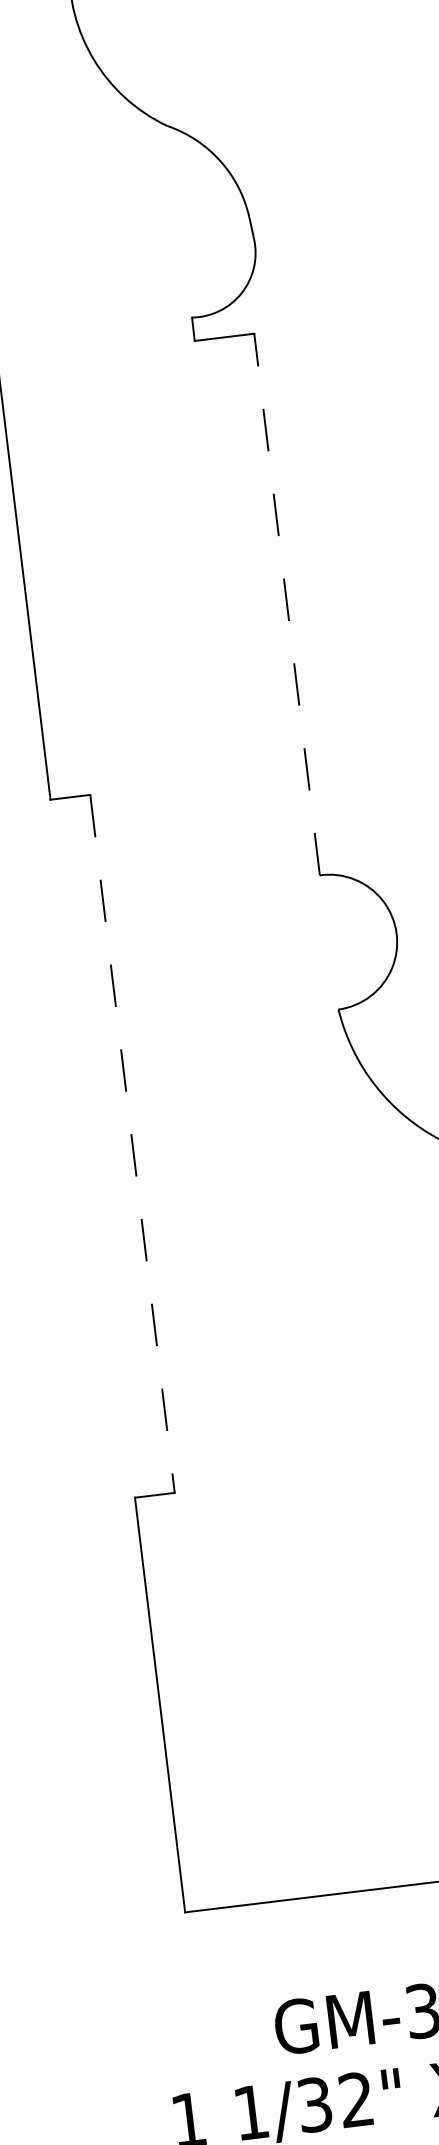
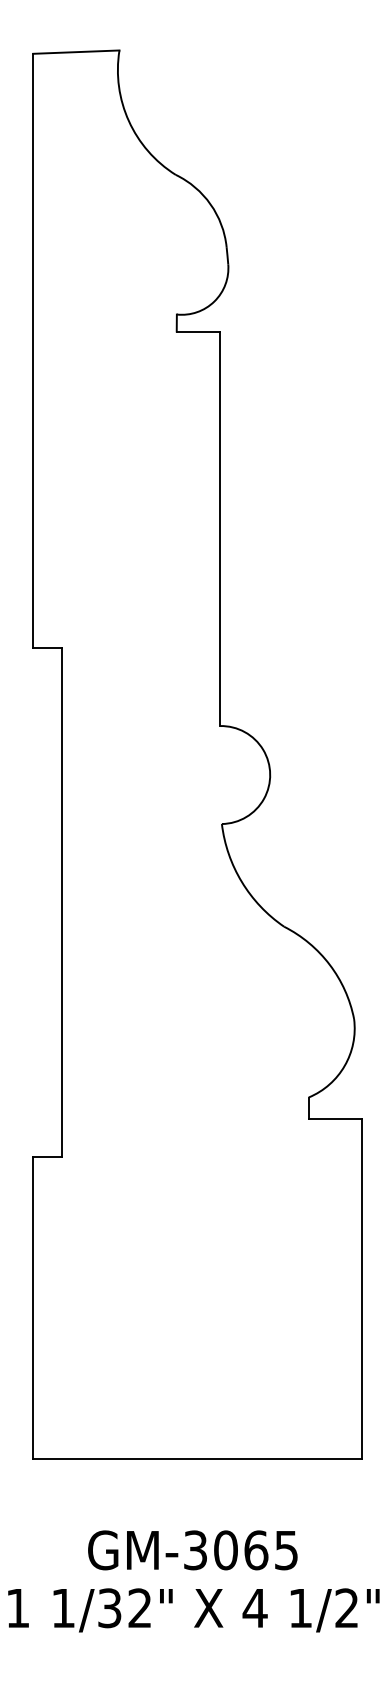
line: (287, 604) -> (220, 528), dashed -> solid
line: (132, 1145) -> (62, 903), dashed -> solid

